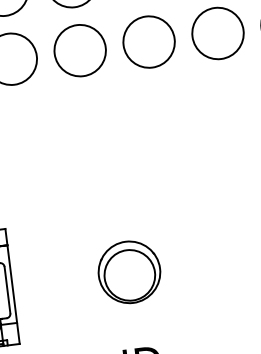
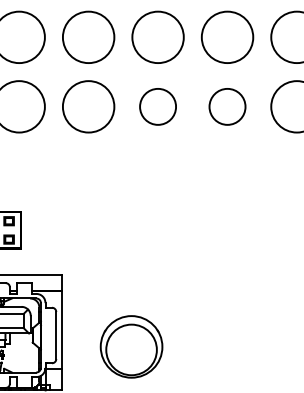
circle: (149, 41) -> (227, 106), size x0.7
circle: (79, 50) -> (157, 106), size x0.7
part: (129, 271) -> (131, 346), moved

